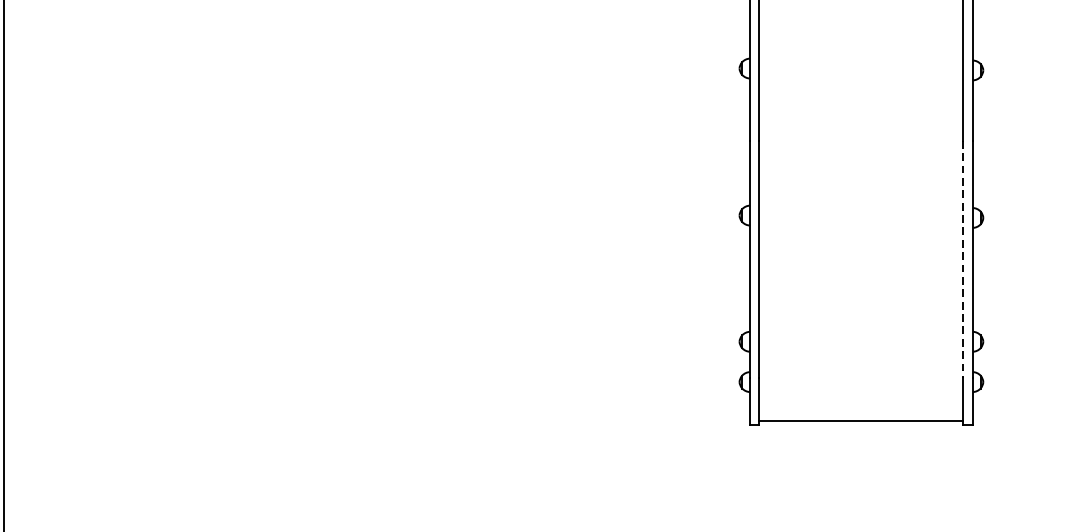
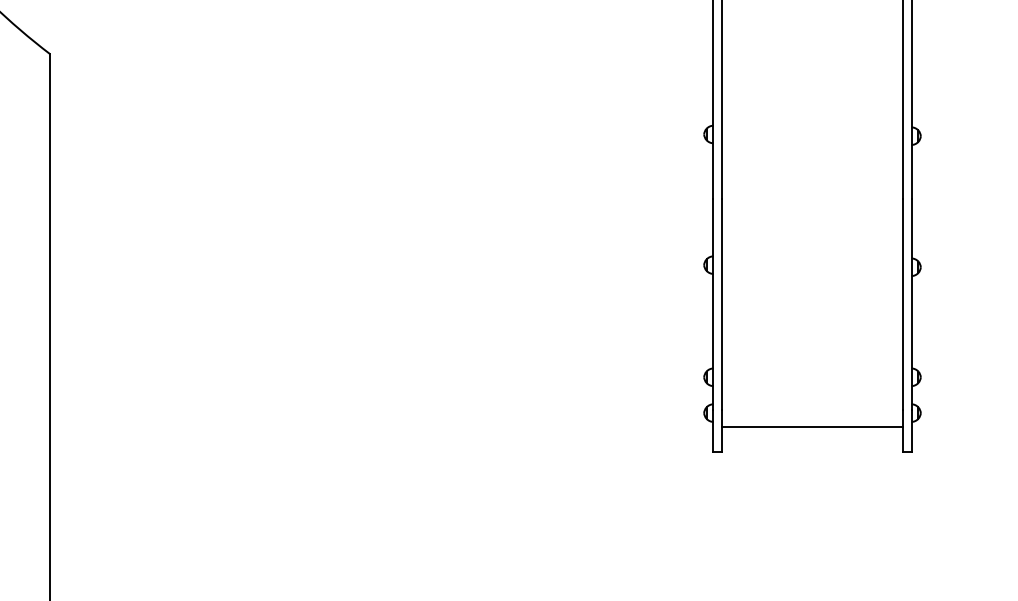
line: (963, 259) -> (903, 304), dashed -> solid
line: (861, 420) -> (812, 427), moved

